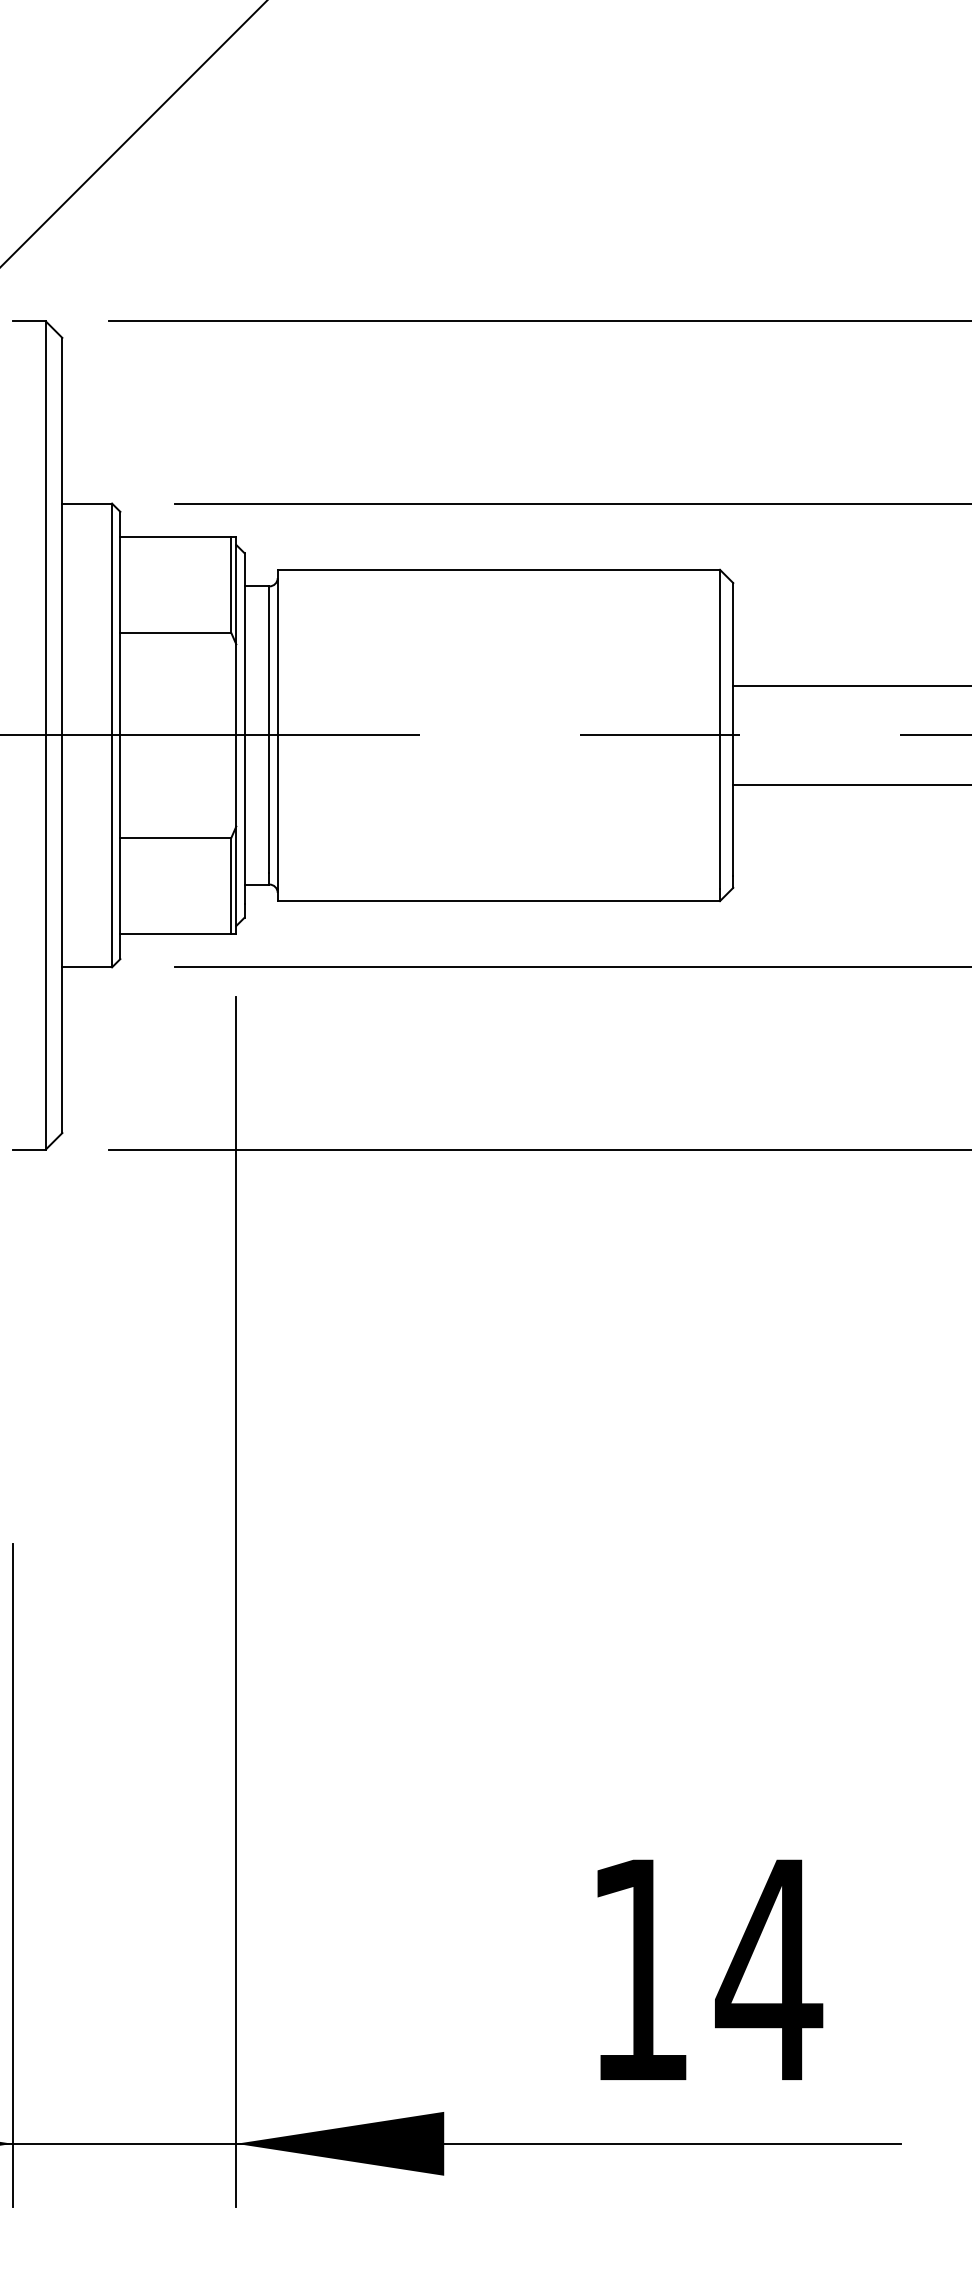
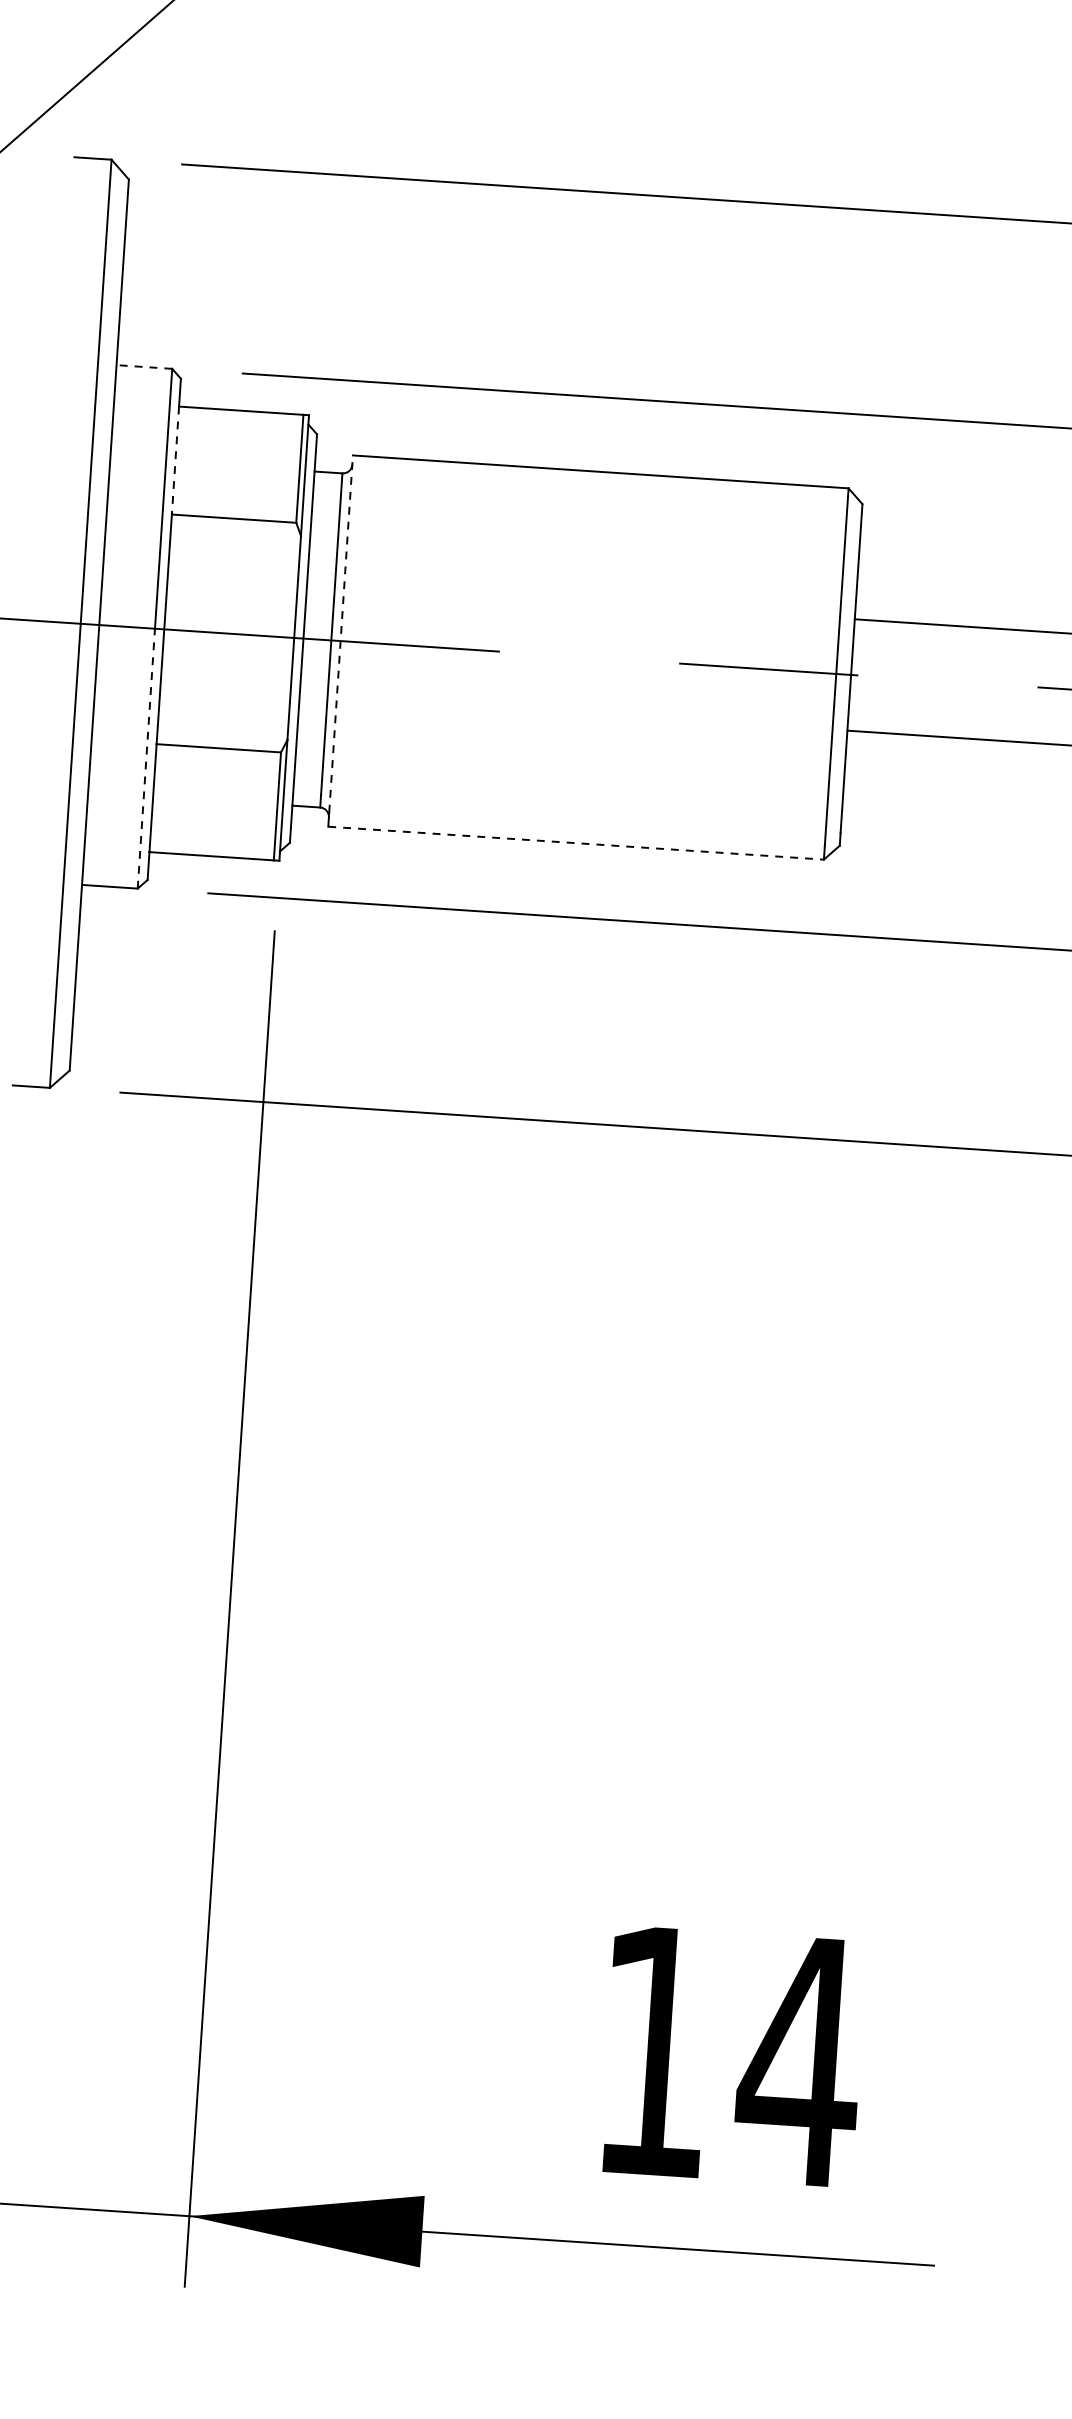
line: (87, 503) -> (144, 366), solid -> dashed
line: (120, 585) -> (175, 461), solid -> dashed
line: (277, 728) -> (340, 633), solid -> dashed
line: (112, 851) -> (146, 758), solid -> dashed
line: (499, 901) -> (576, 843), solid -> dashed

